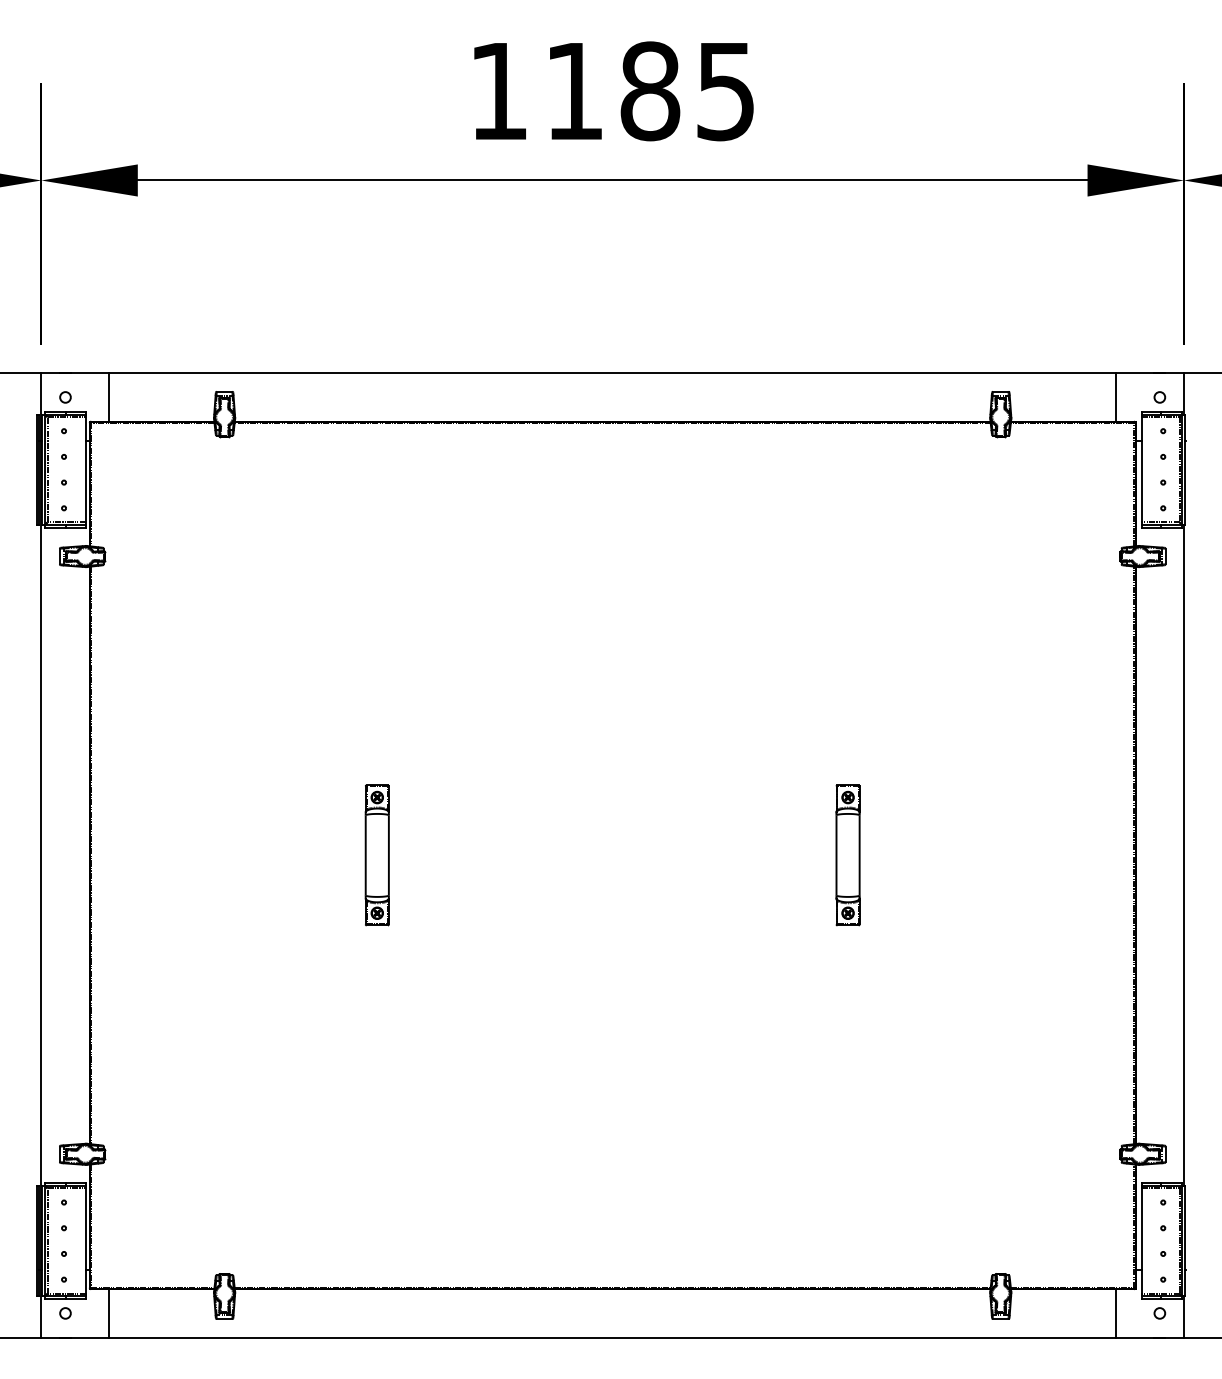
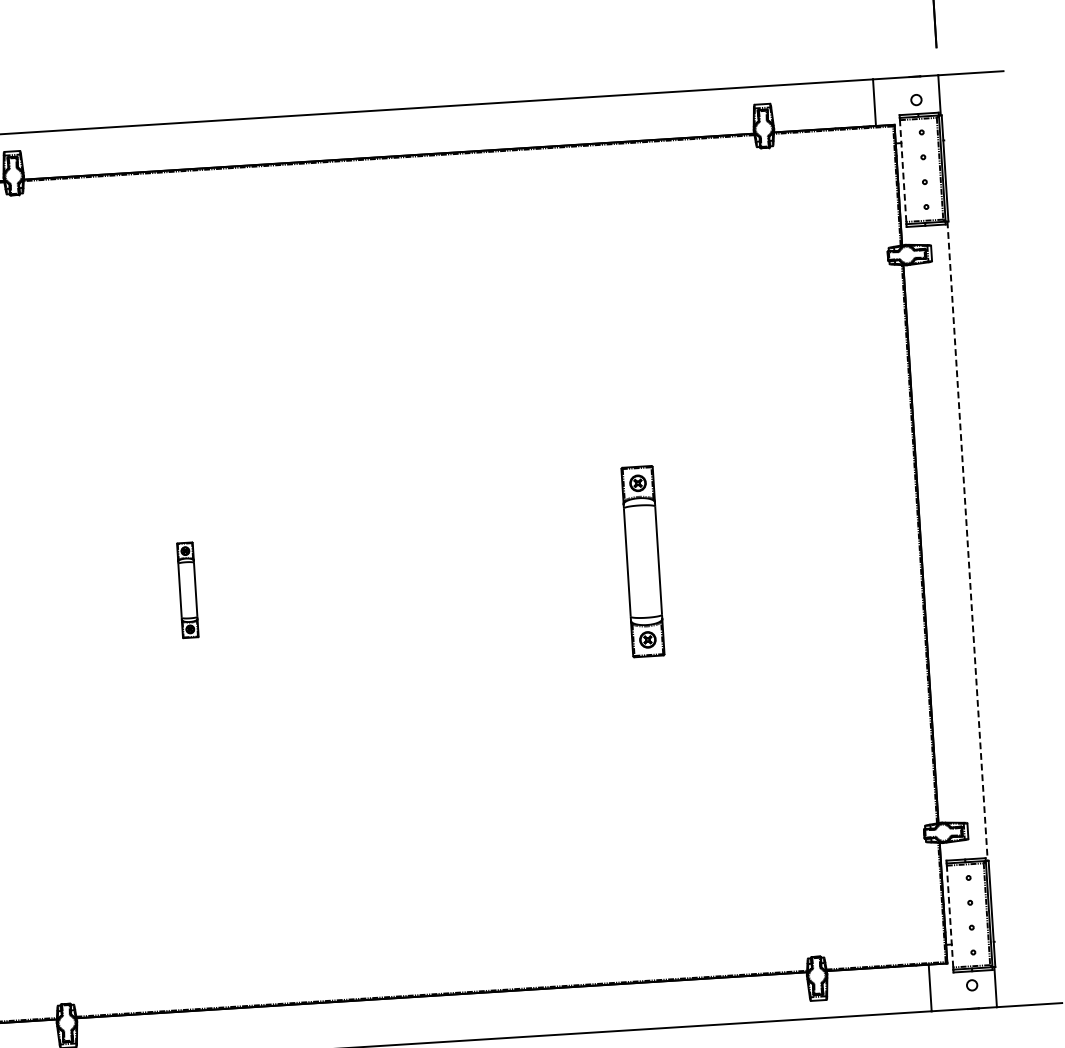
line: (1141, 469) -> (903, 170), solid -> dashed
part: (376, 855) -> (187, 590), size x0.7
part: (847, 855) -> (642, 561), size x1.4
line: (1183, 855) -> (967, 541), solid -> dashed
line: (1141, 1241) -> (950, 916), solid -> dashed

